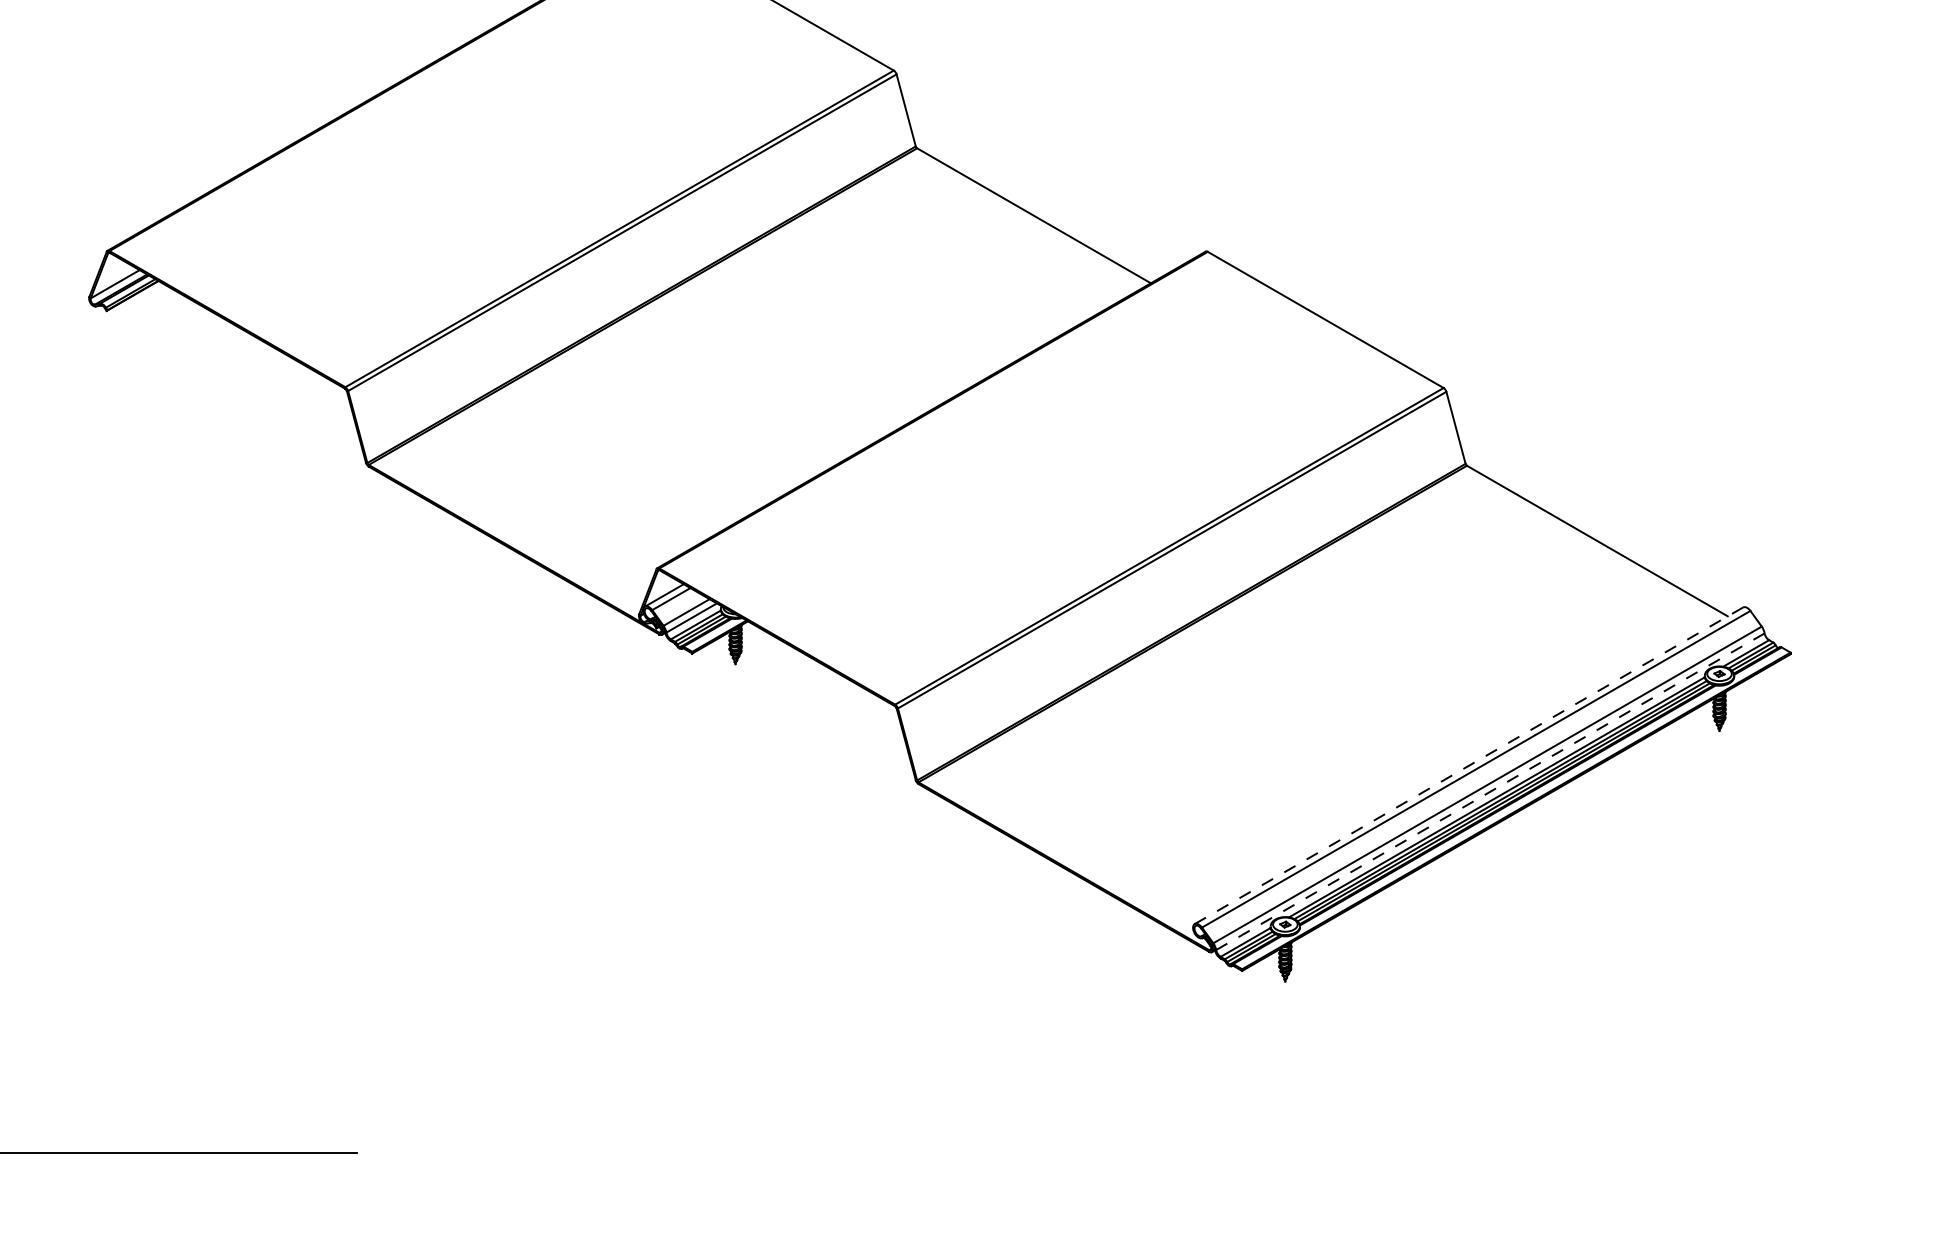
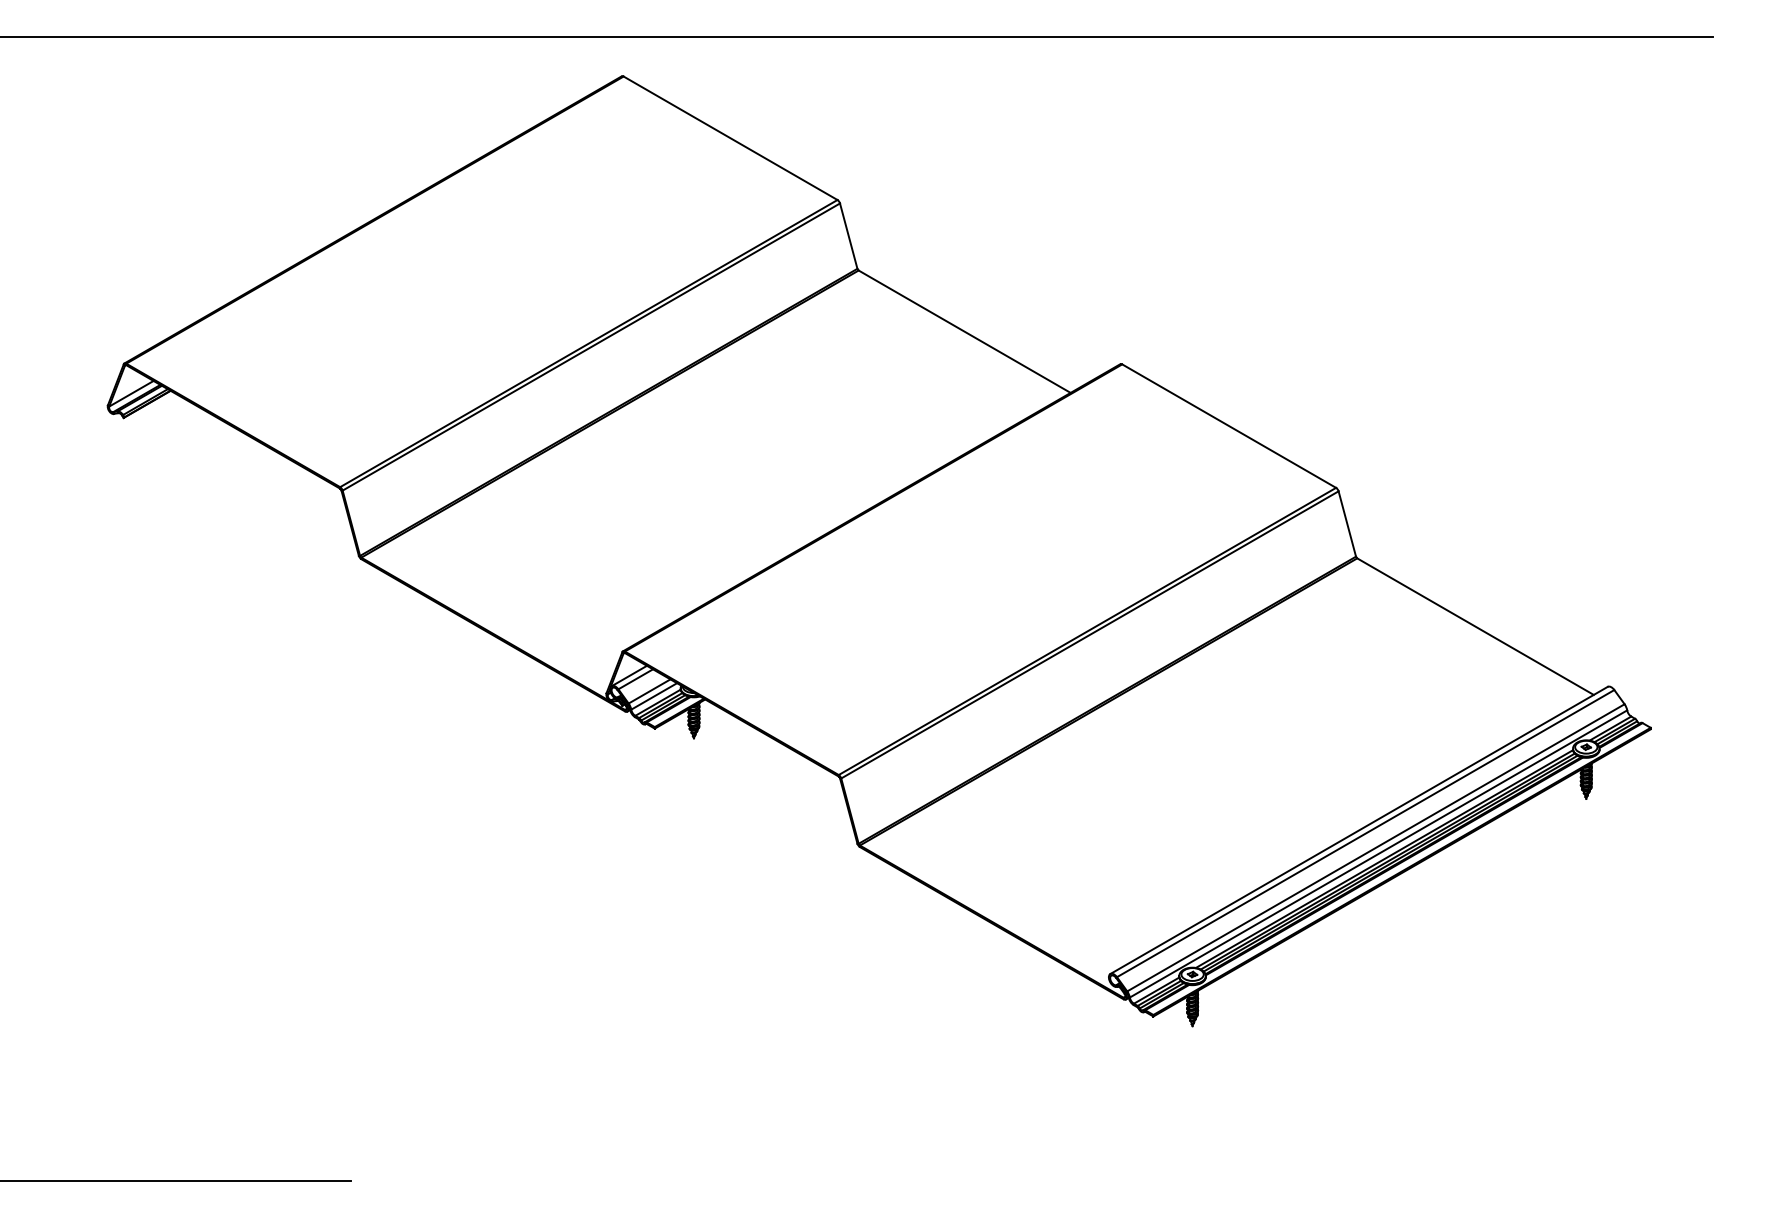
line: (1469, 765) -> (1359, 830), dashed -> solid
line: (1490, 792) -> (1378, 854), dashed -> solid

